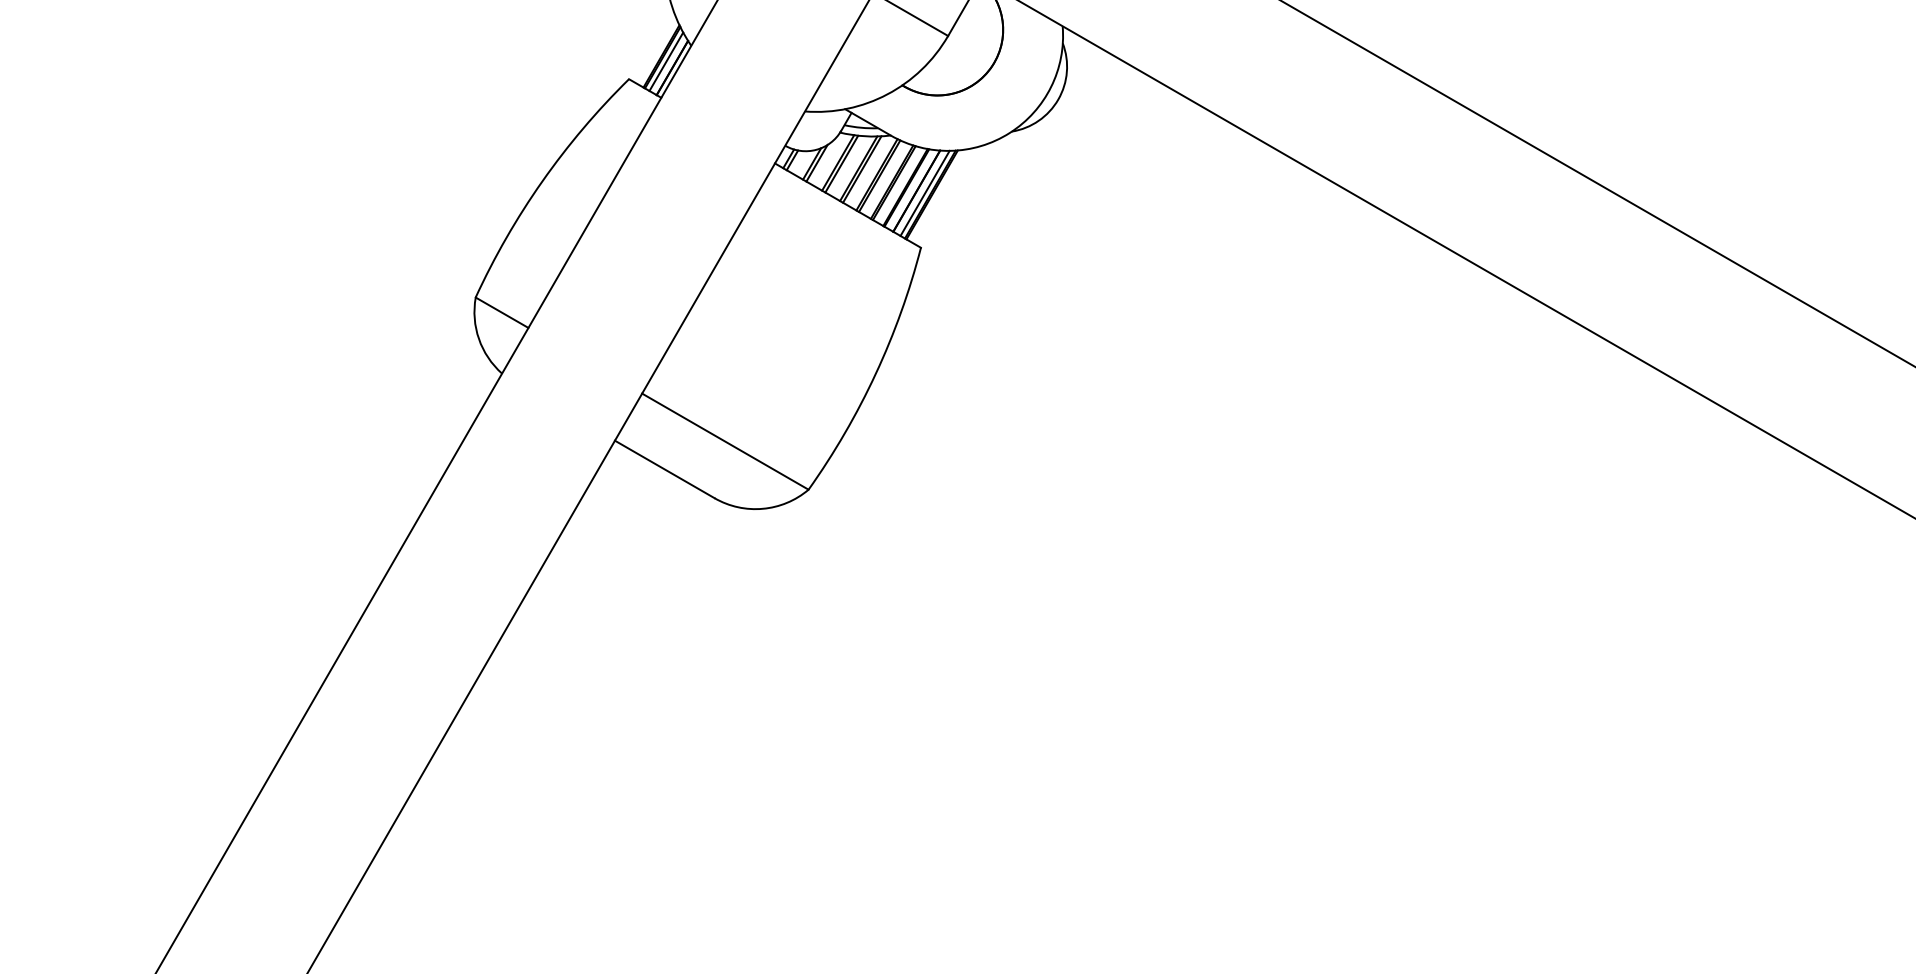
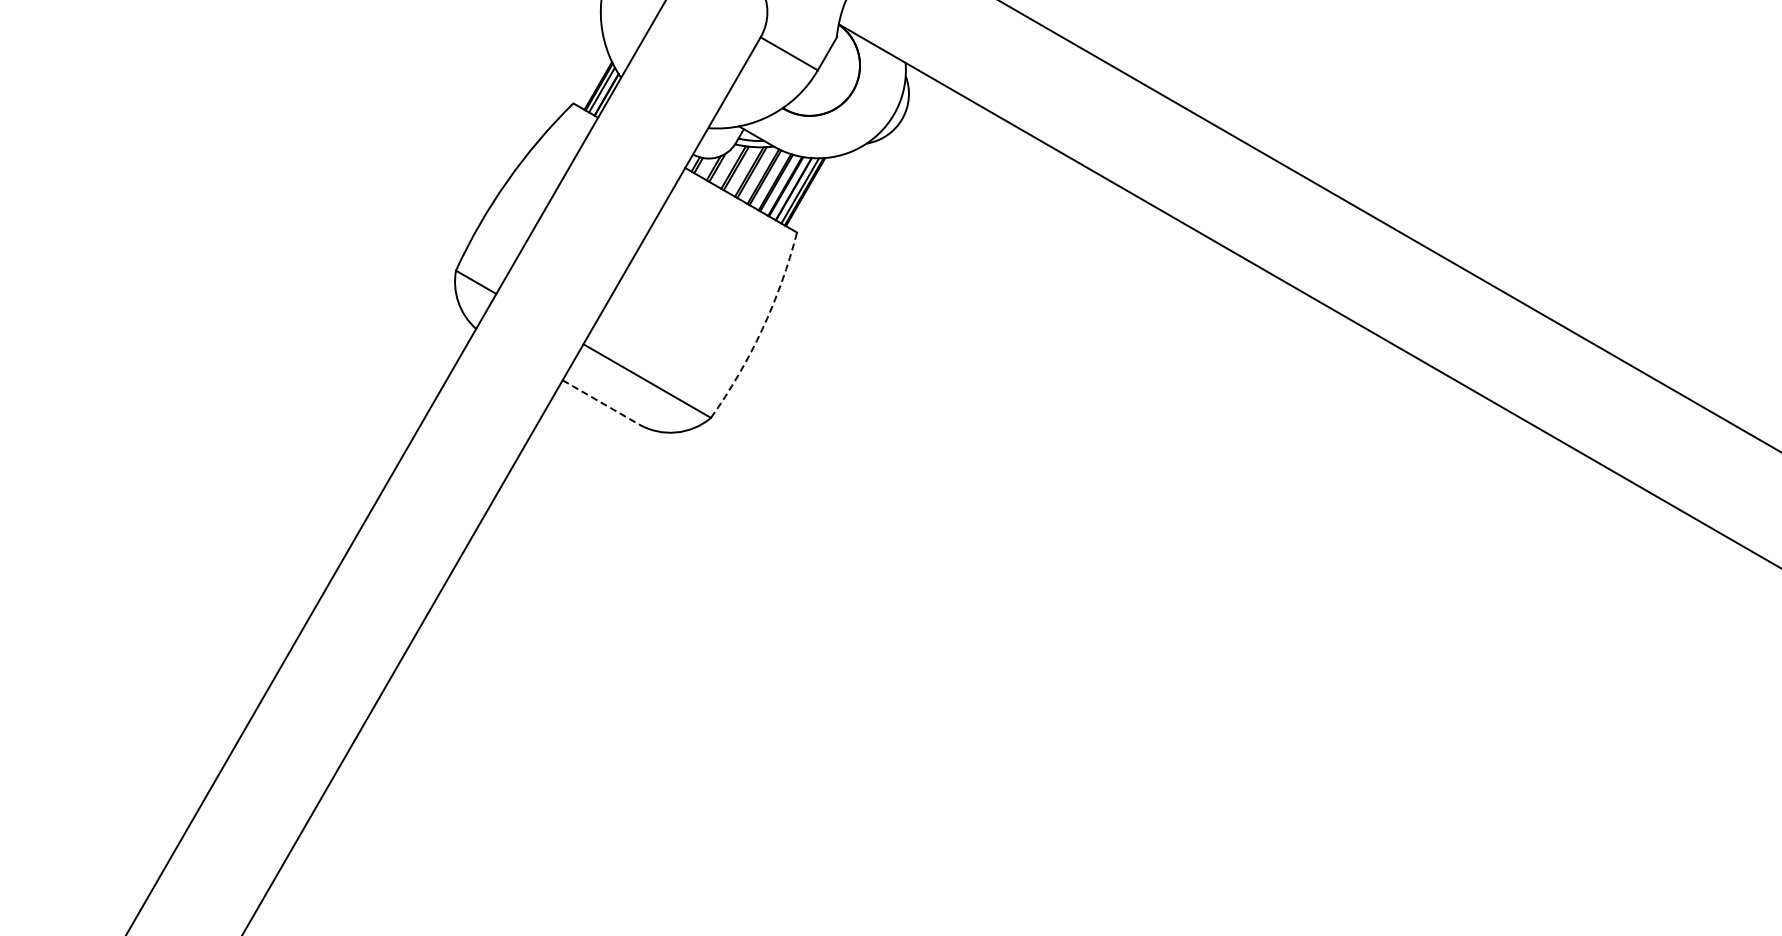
arc: (875, 374) -> (762, 329), solid -> dashed
line: (665, 469) -> (601, 402), solid -> dashed

